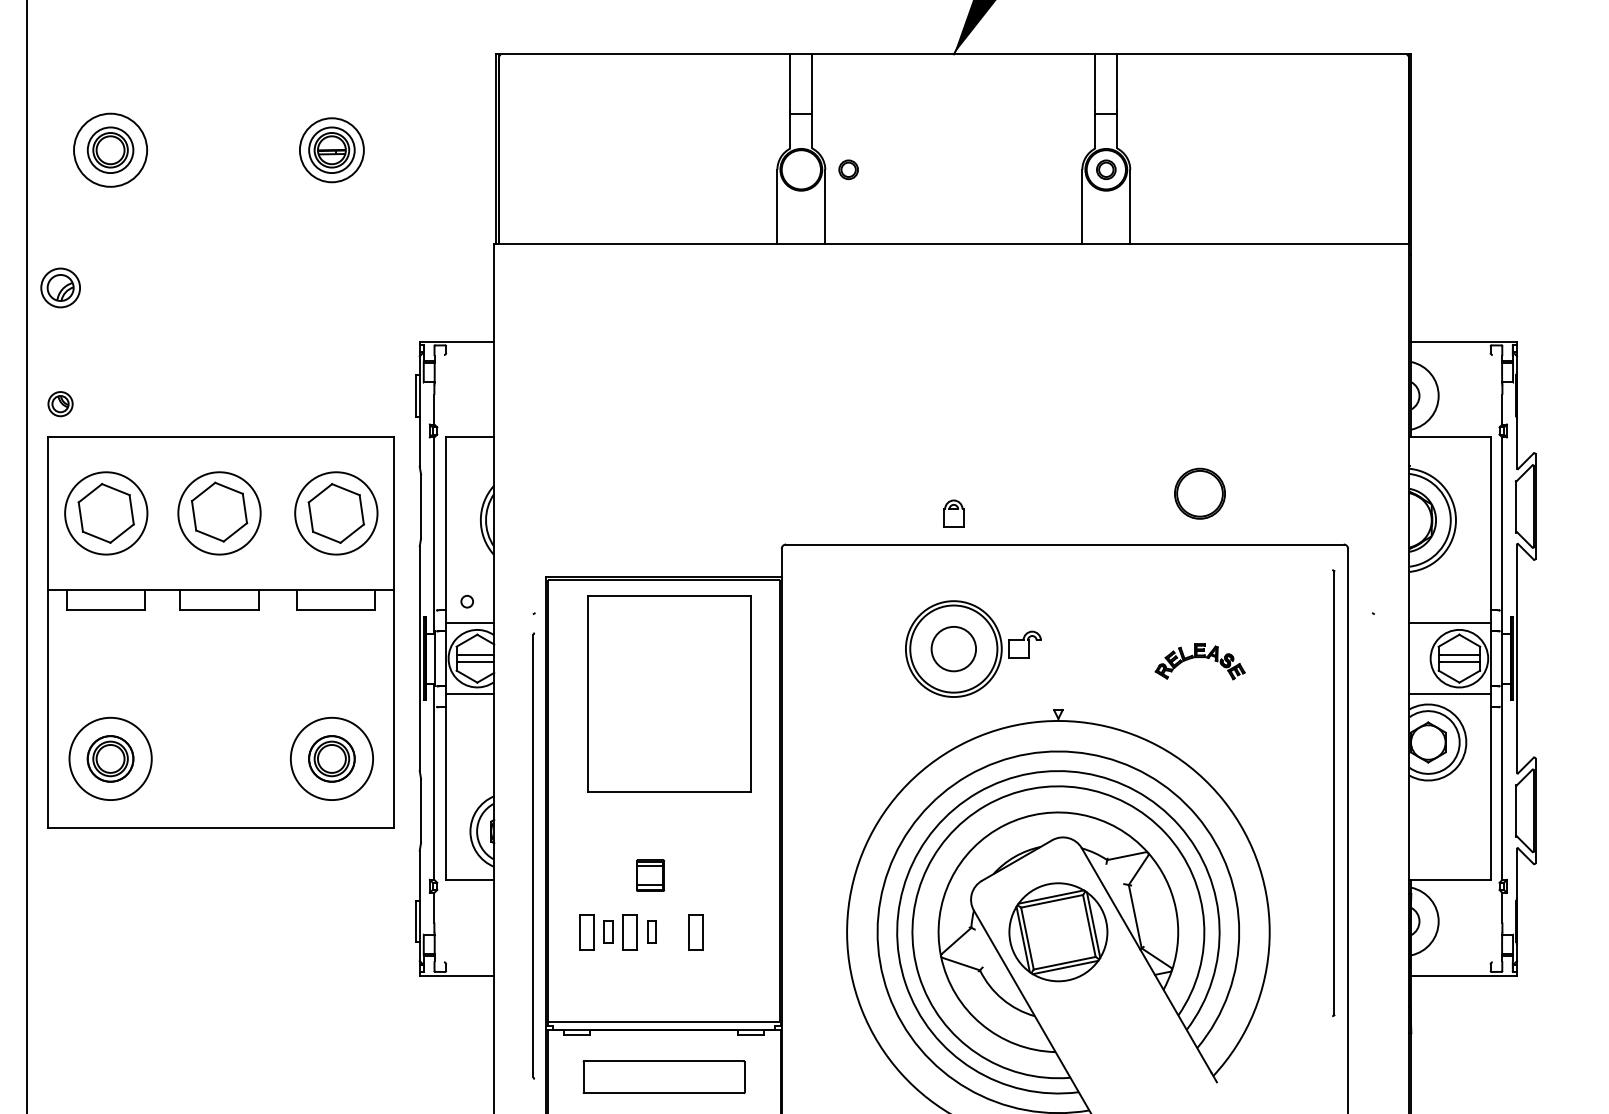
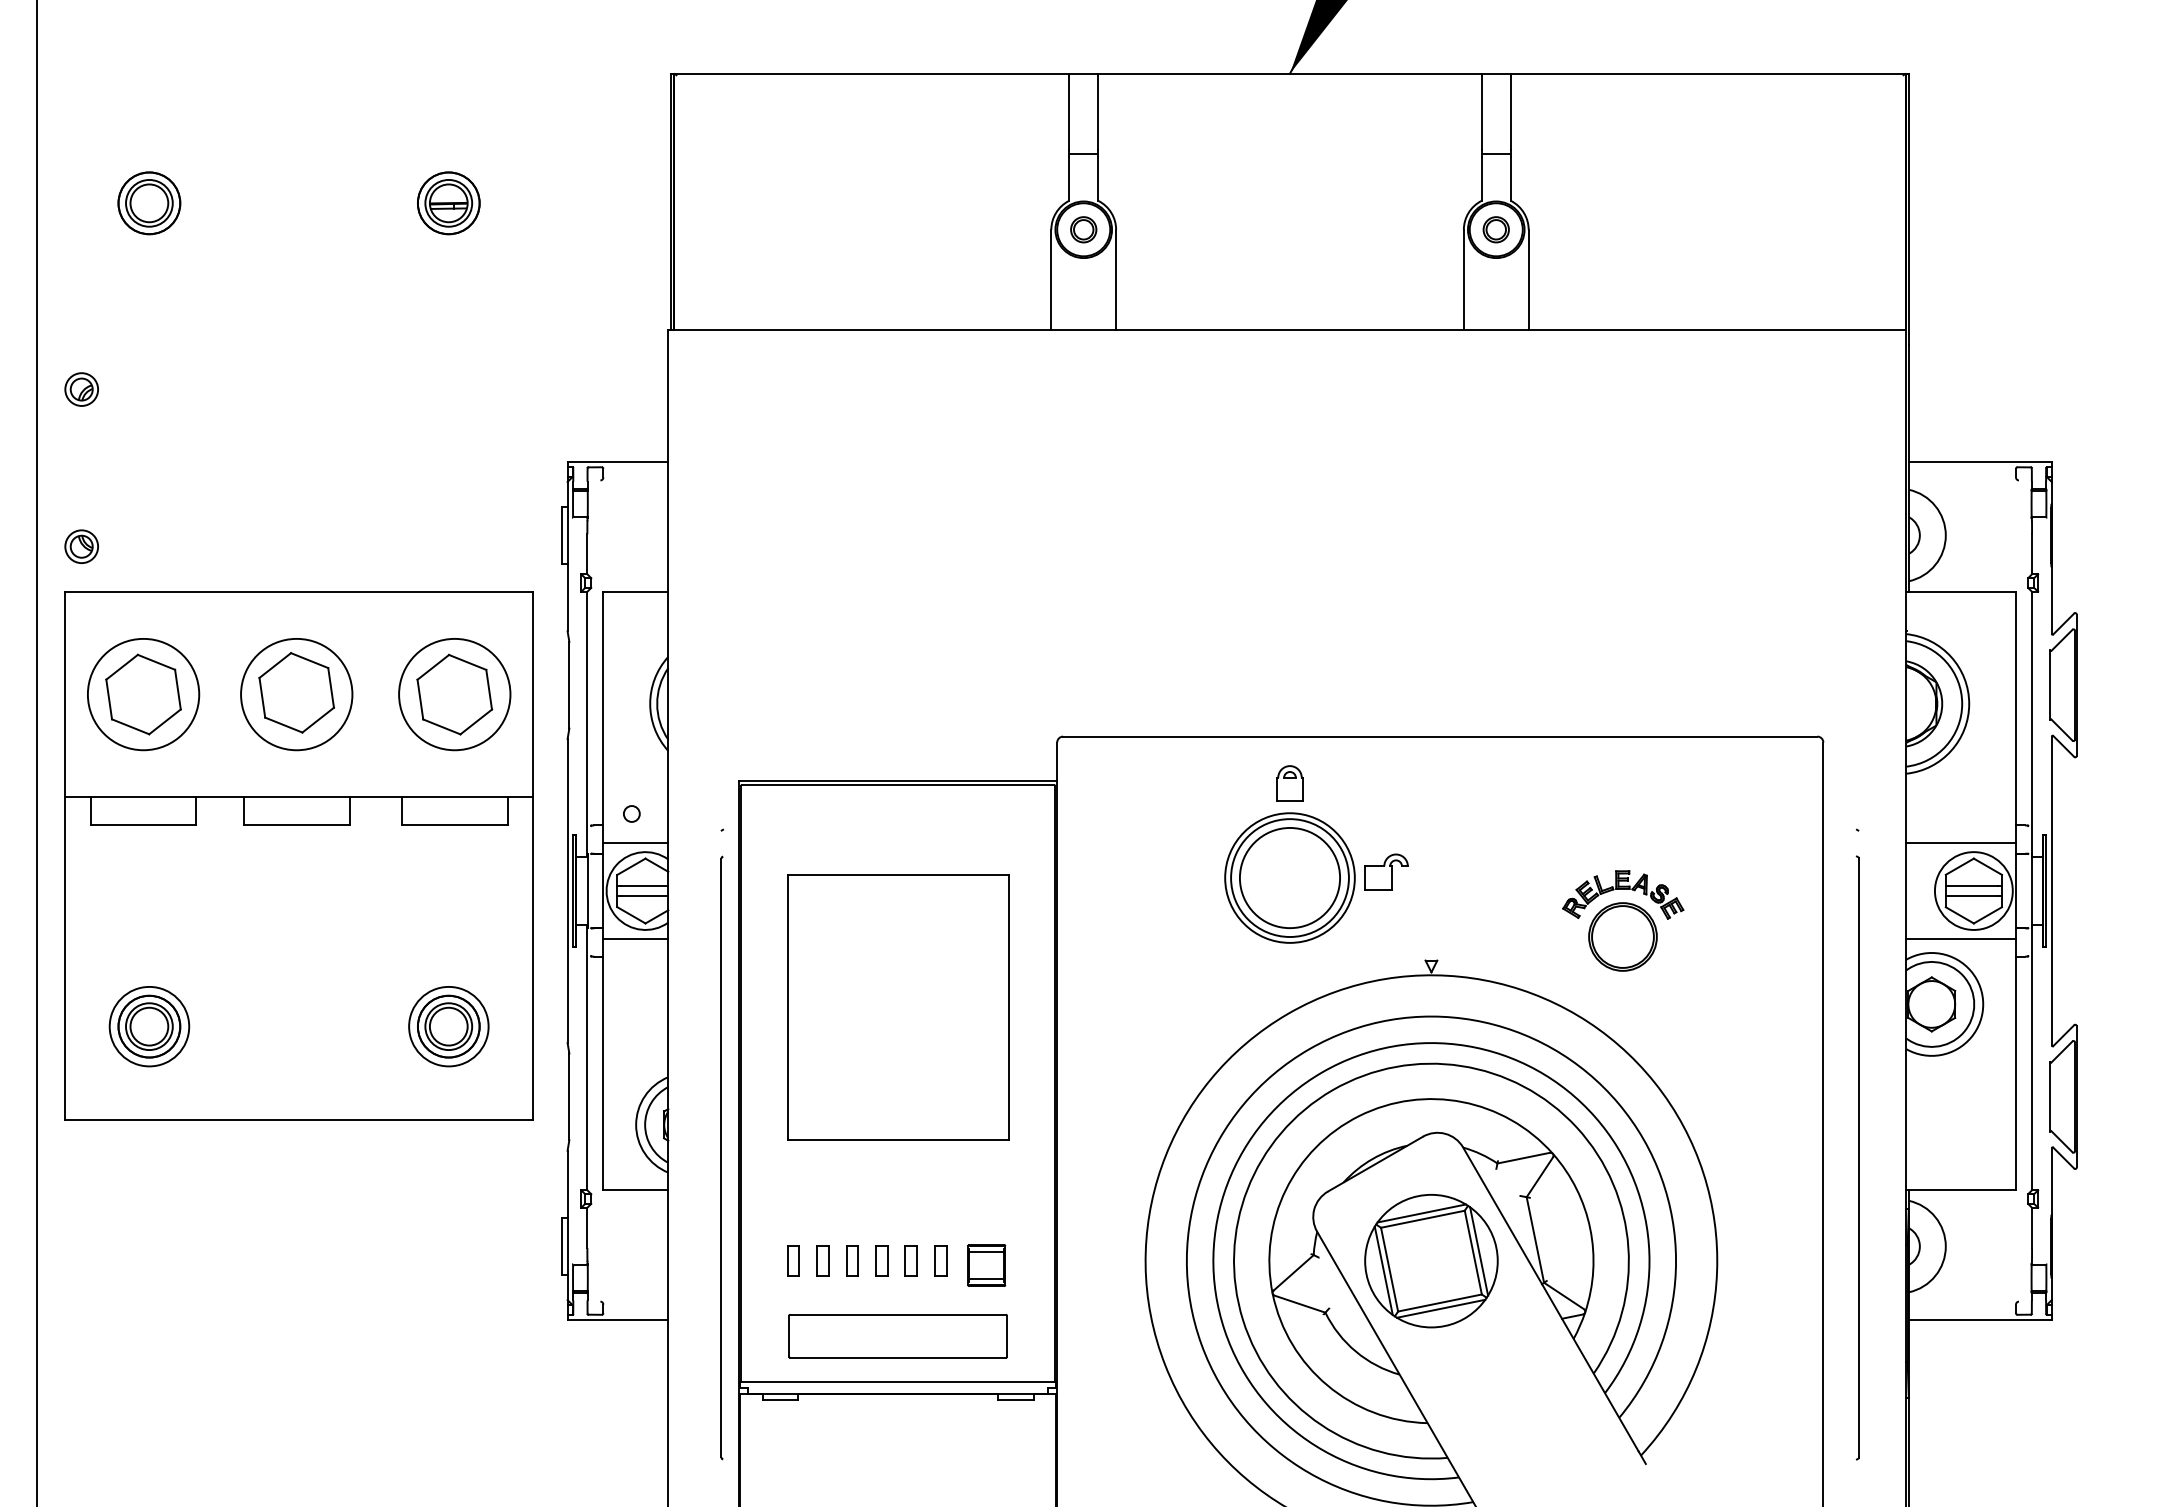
circle: (110, 150) -> (149, 203), size x0.62
circle: (331, 150) -> (448, 203), size x0.71
part: (848, 169) -> (1083, 229), moved
part: (60, 287) -> (81, 389), size x0.62
part: (1199, 493) -> (1622, 936), moved
part: (953, 513) -> (1289, 783), moved
circle: (953, 648) -> (1289, 877), size x1.67
part: (669, 693) -> (898, 1007), moved
circle: (110, 758) -> (149, 1026), size x0.71
circle: (331, 758) -> (448, 1026), size x0.71
part: (1333, 792) -> (1857, 1157), moved
part: (650, 875) -> (986, 1265), moved
part: (586, 931) -> (793, 1260), size x0.62
part: (630, 931) -> (852, 1260), size x0.62
part: (673, 931) -> (910, 1260), added
part: (695, 931) -> (940, 1260), size x0.62
part: (663, 1077) -> (897, 1336), moved

